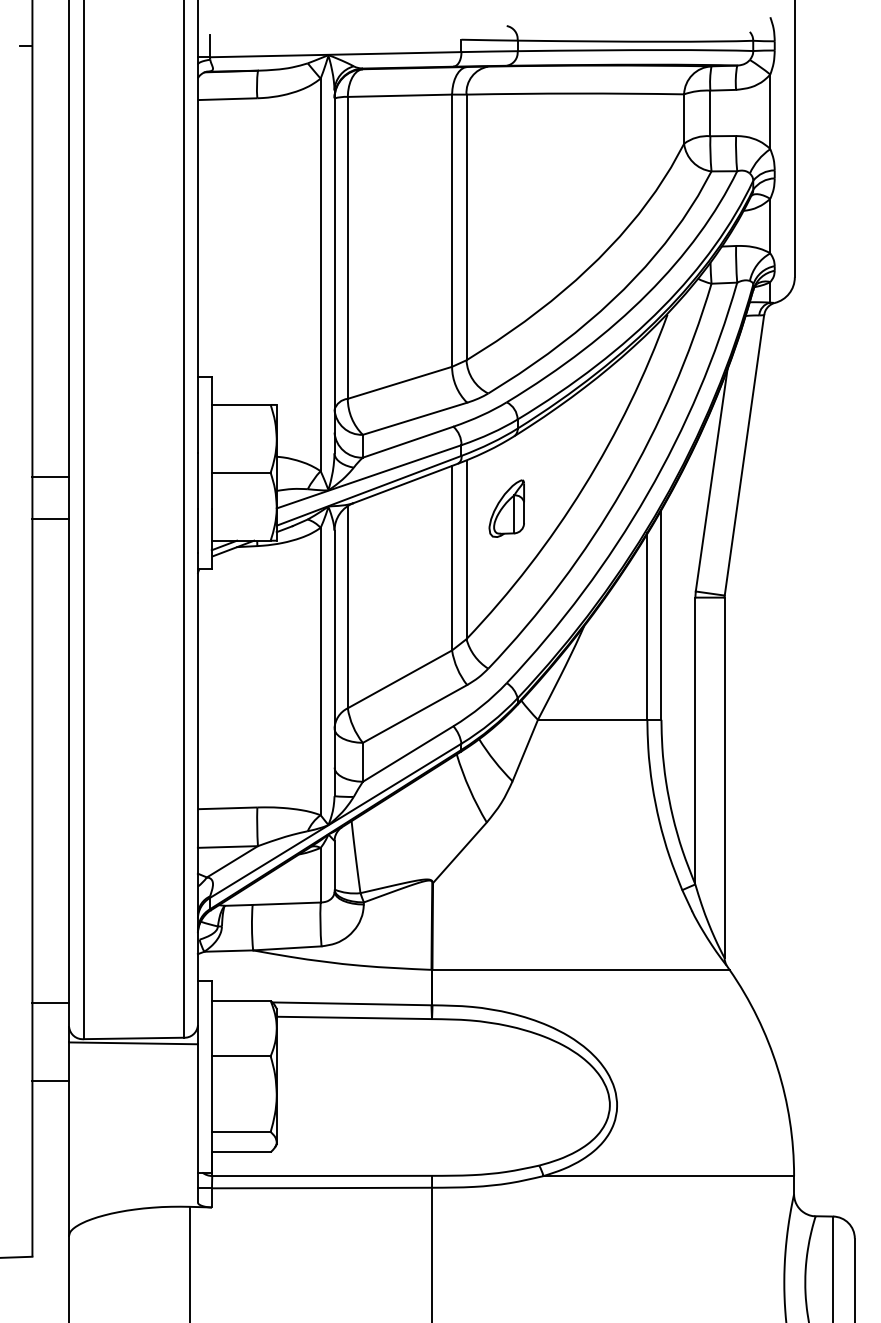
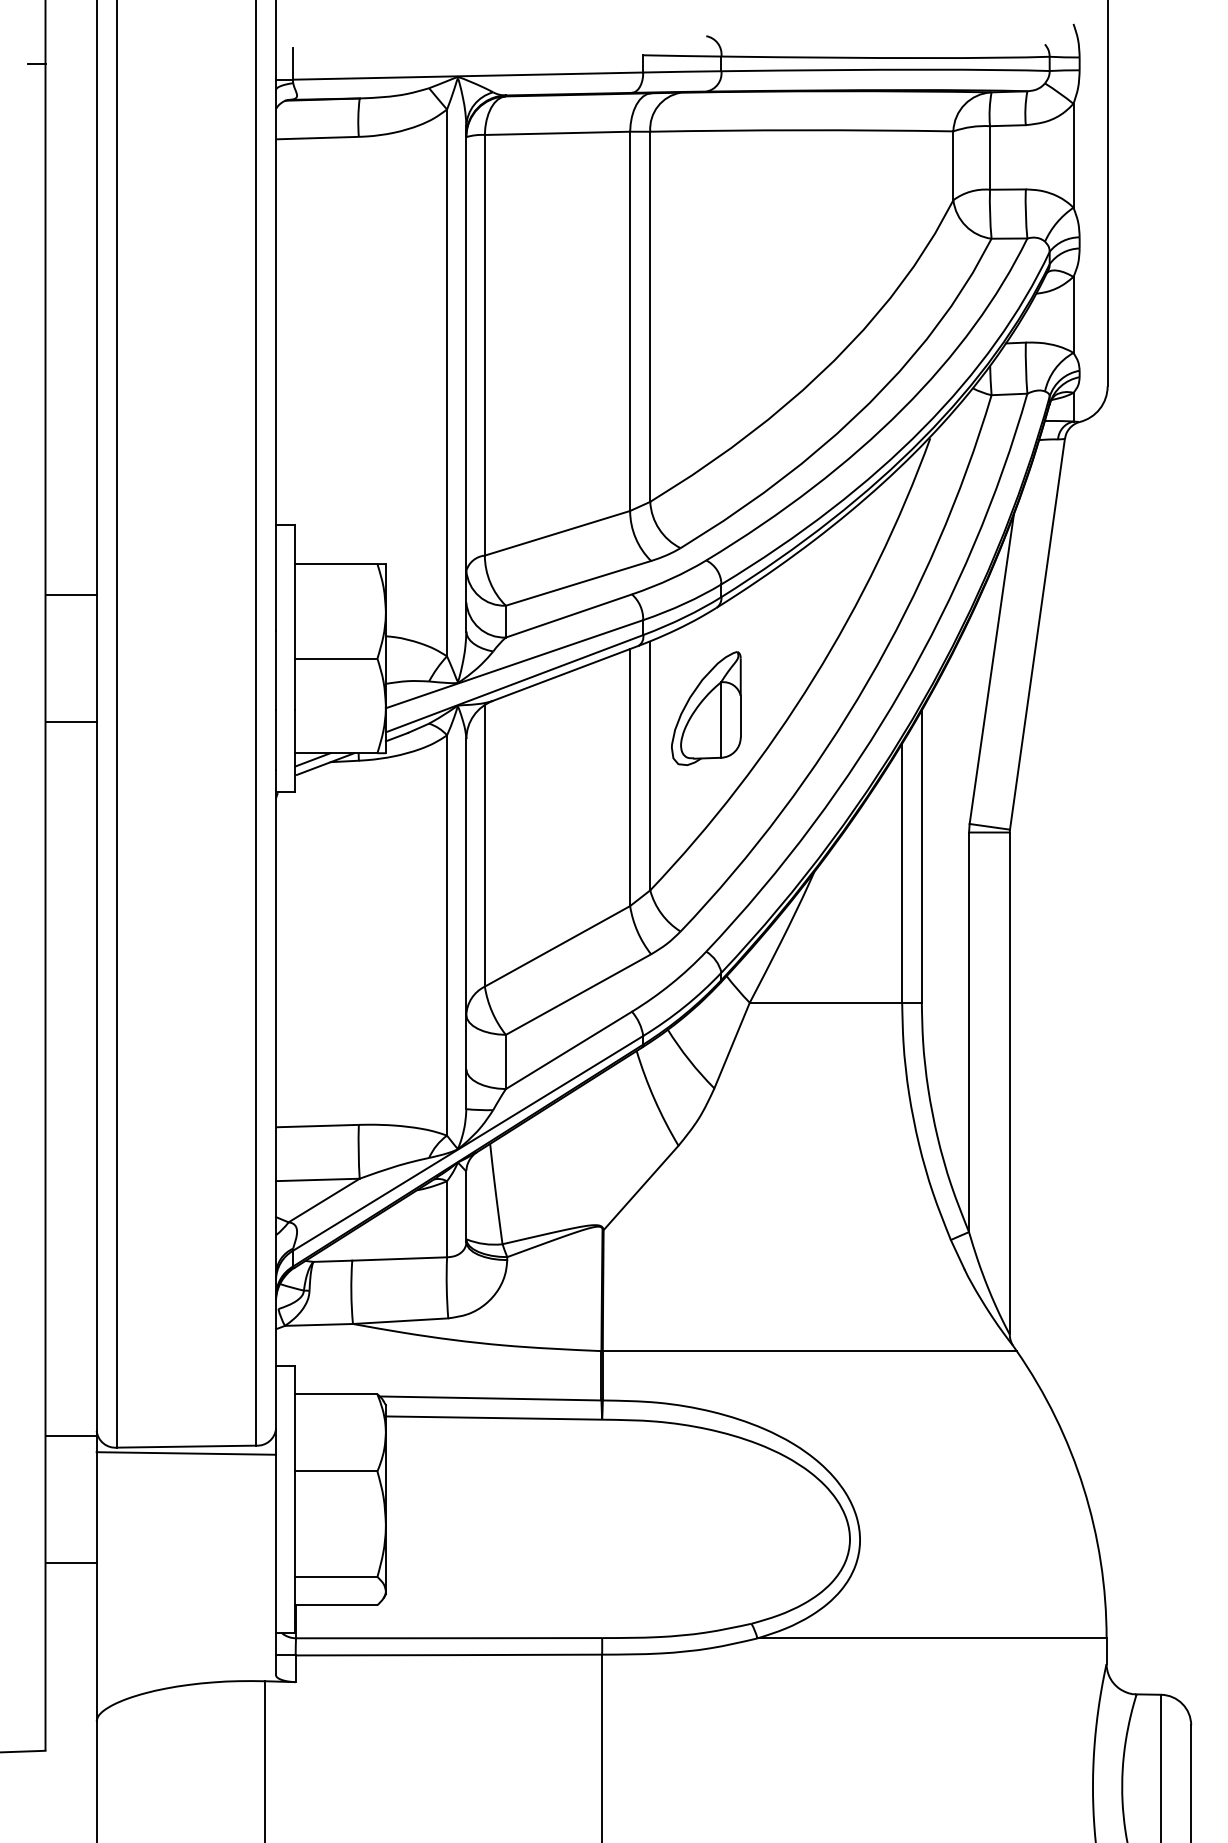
line: (50, 476) -> (70, 594), moved
part: (506, 508) -> (706, 708), size x1.43
line: (50, 1003) -> (70, 1436), moved
line: (50, 1080) -> (70, 1563), moved

